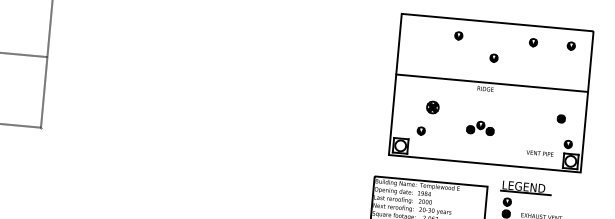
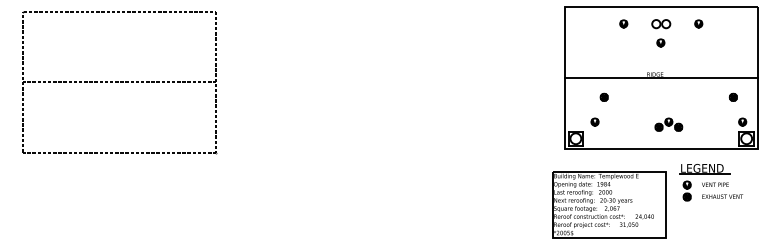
part: (496, 39) -> (661, 24), added
part: (571, 45) -> (736, 23), removed
line: (491, 83) -> (660, 78), moved
part: (432, 106) -> (603, 96), size x0.62
part: (480, 127) -> (668, 124), moved
text: (540, 153) -> (715, 184), moved

